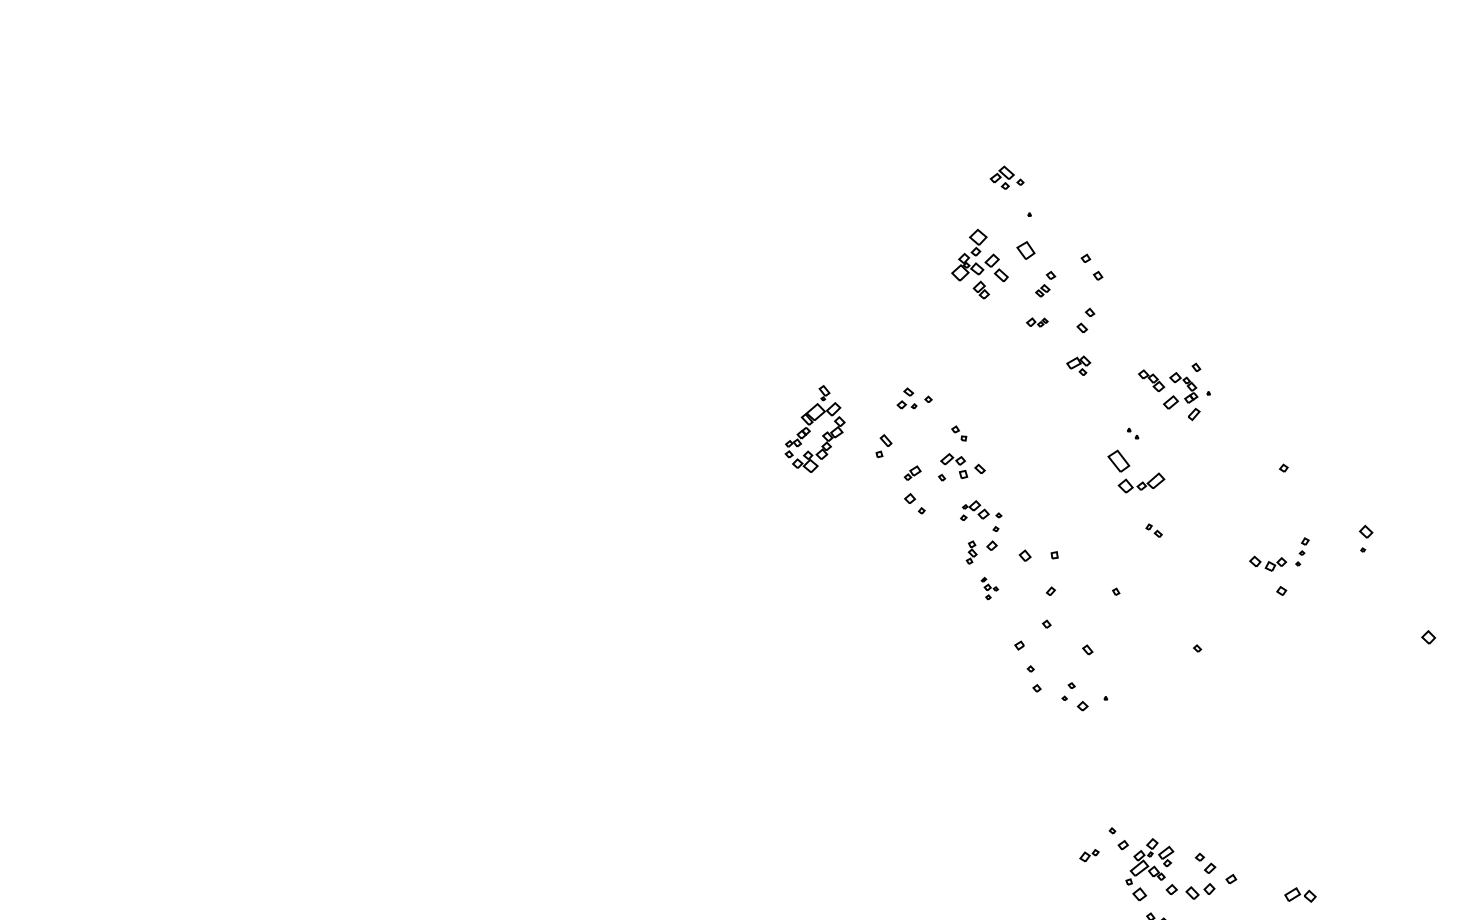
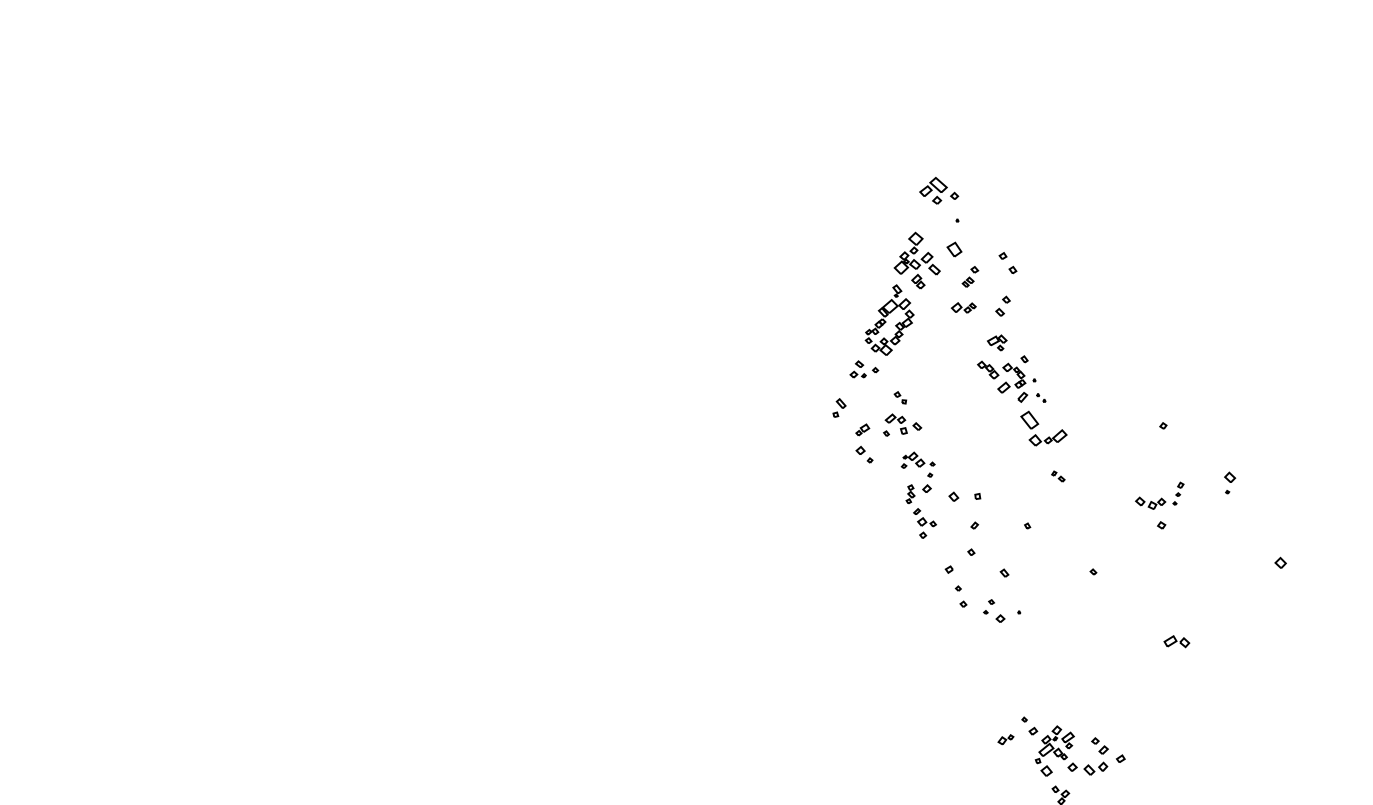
part: (1007, 177) -> (939, 190), size x1.43
part: (1037, 322) -> (963, 307), size x1.43
part: (1174, 391) -> (1006, 378), moved
part: (814, 428) -> (889, 319), moved
part: (990, 588) -> (925, 523), size x1.67
part: (1300, 894) -> (1176, 641), moved

